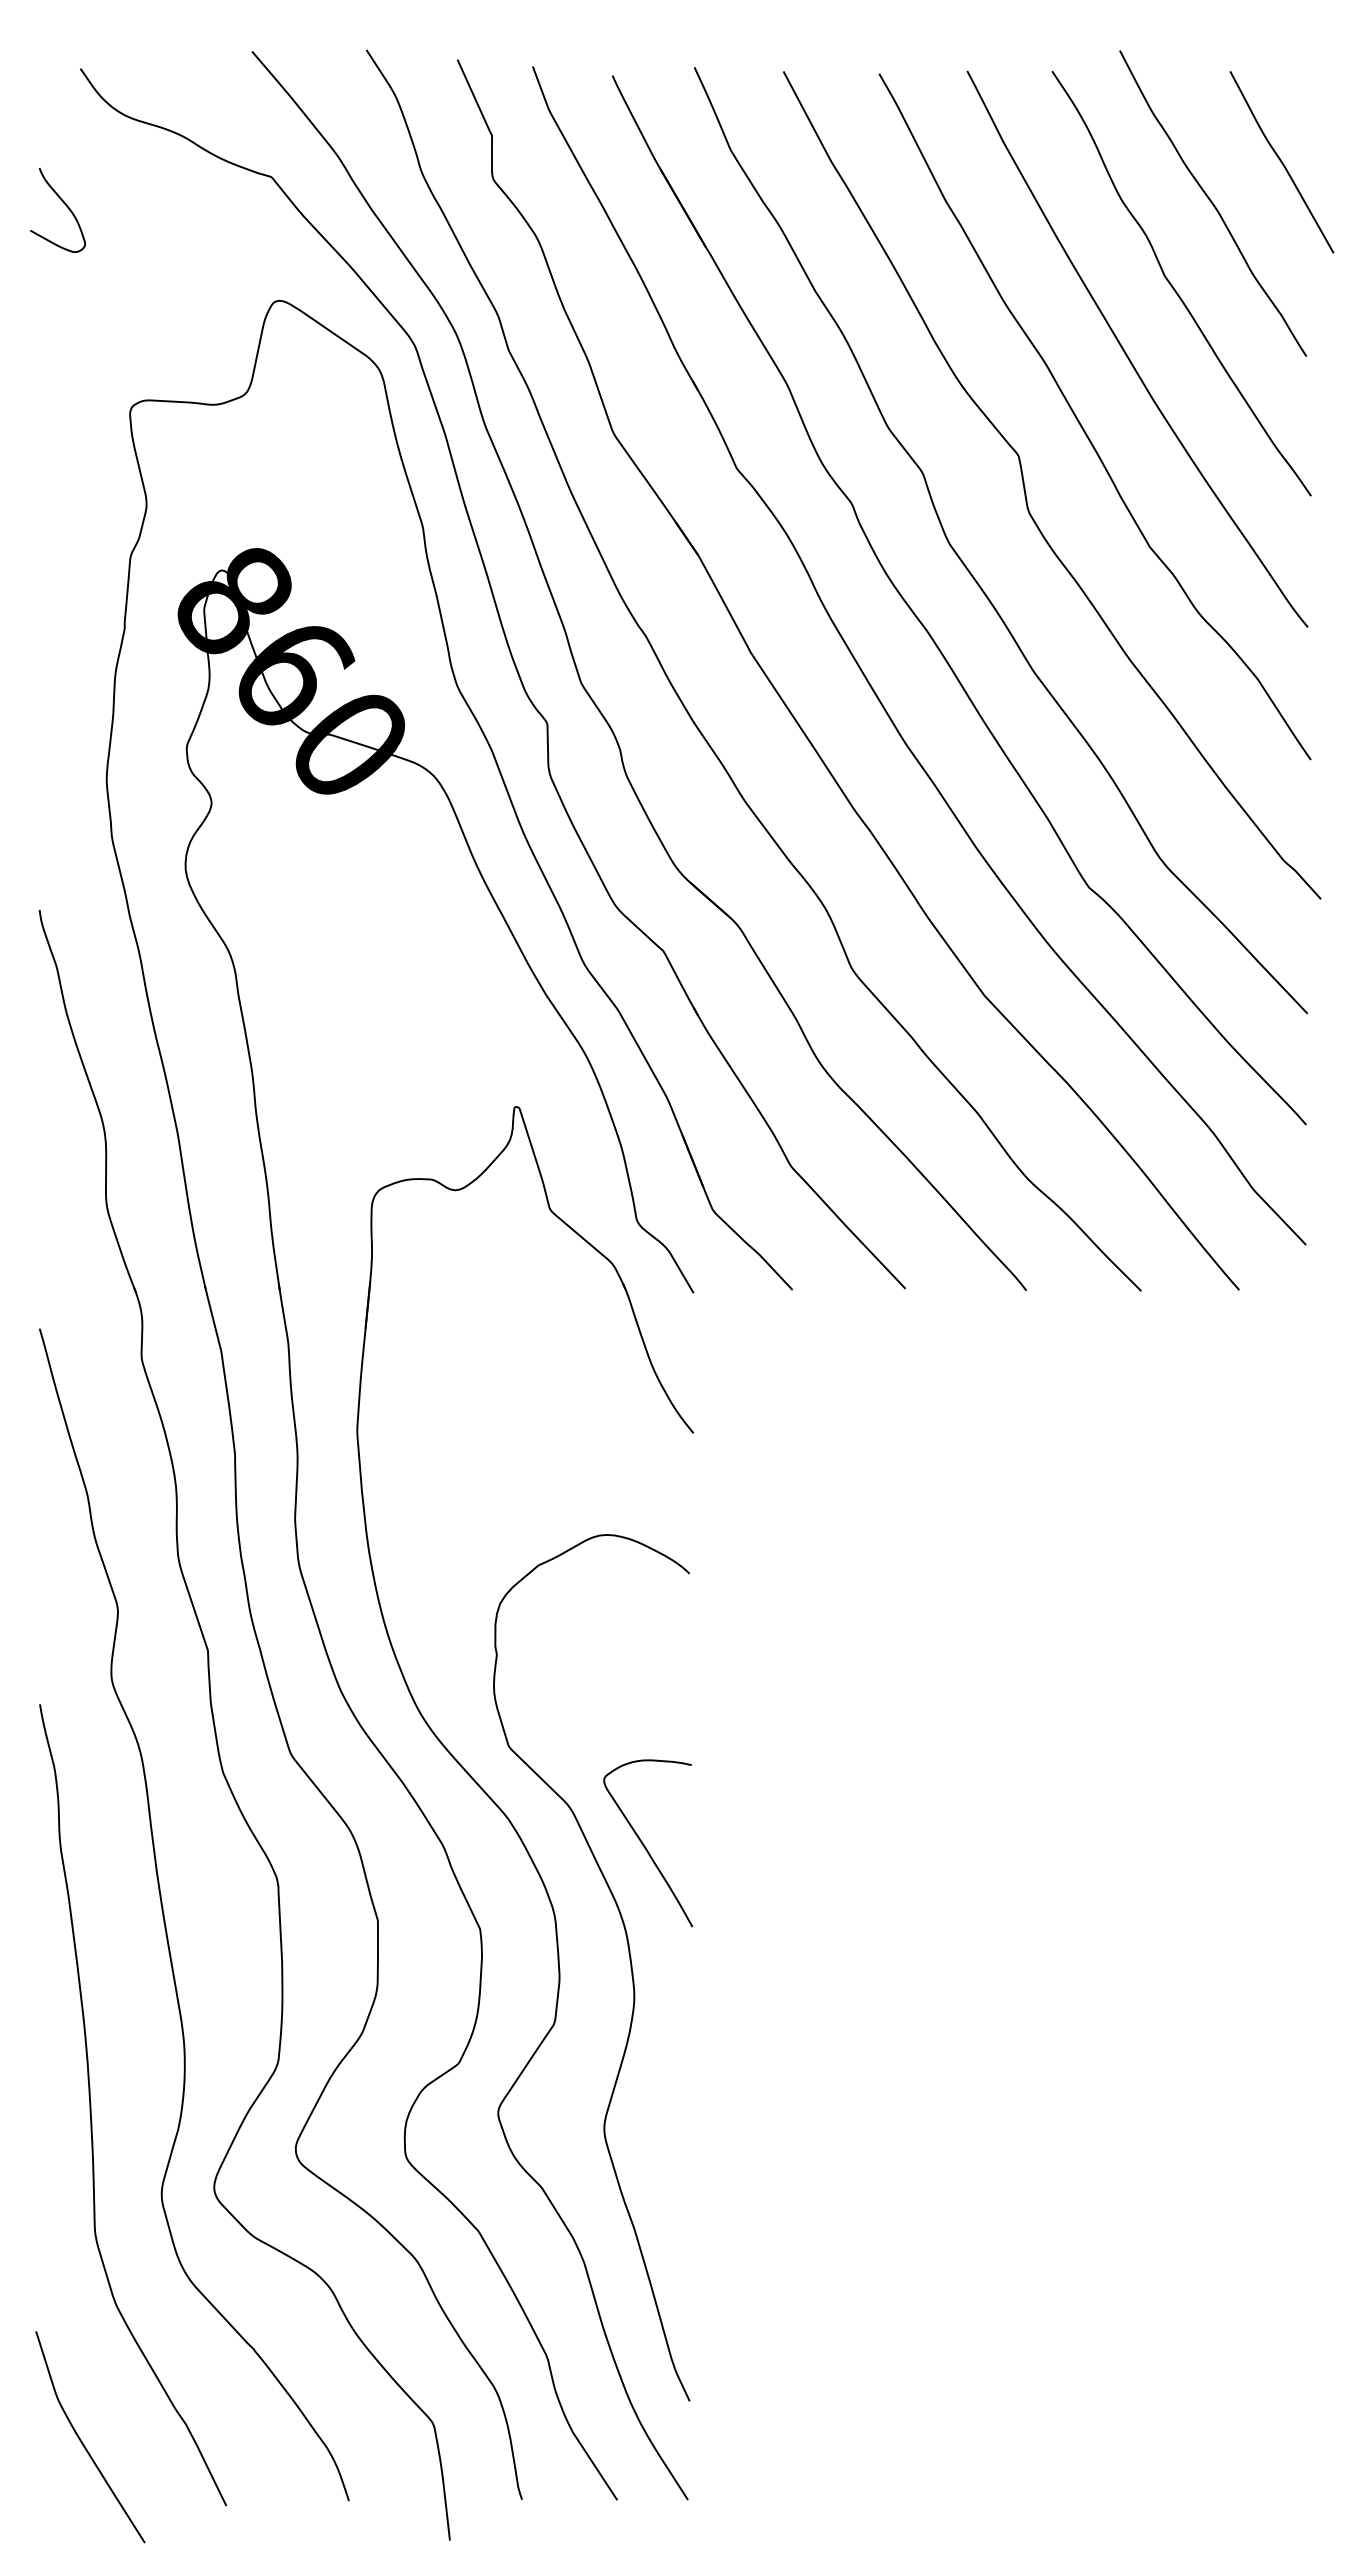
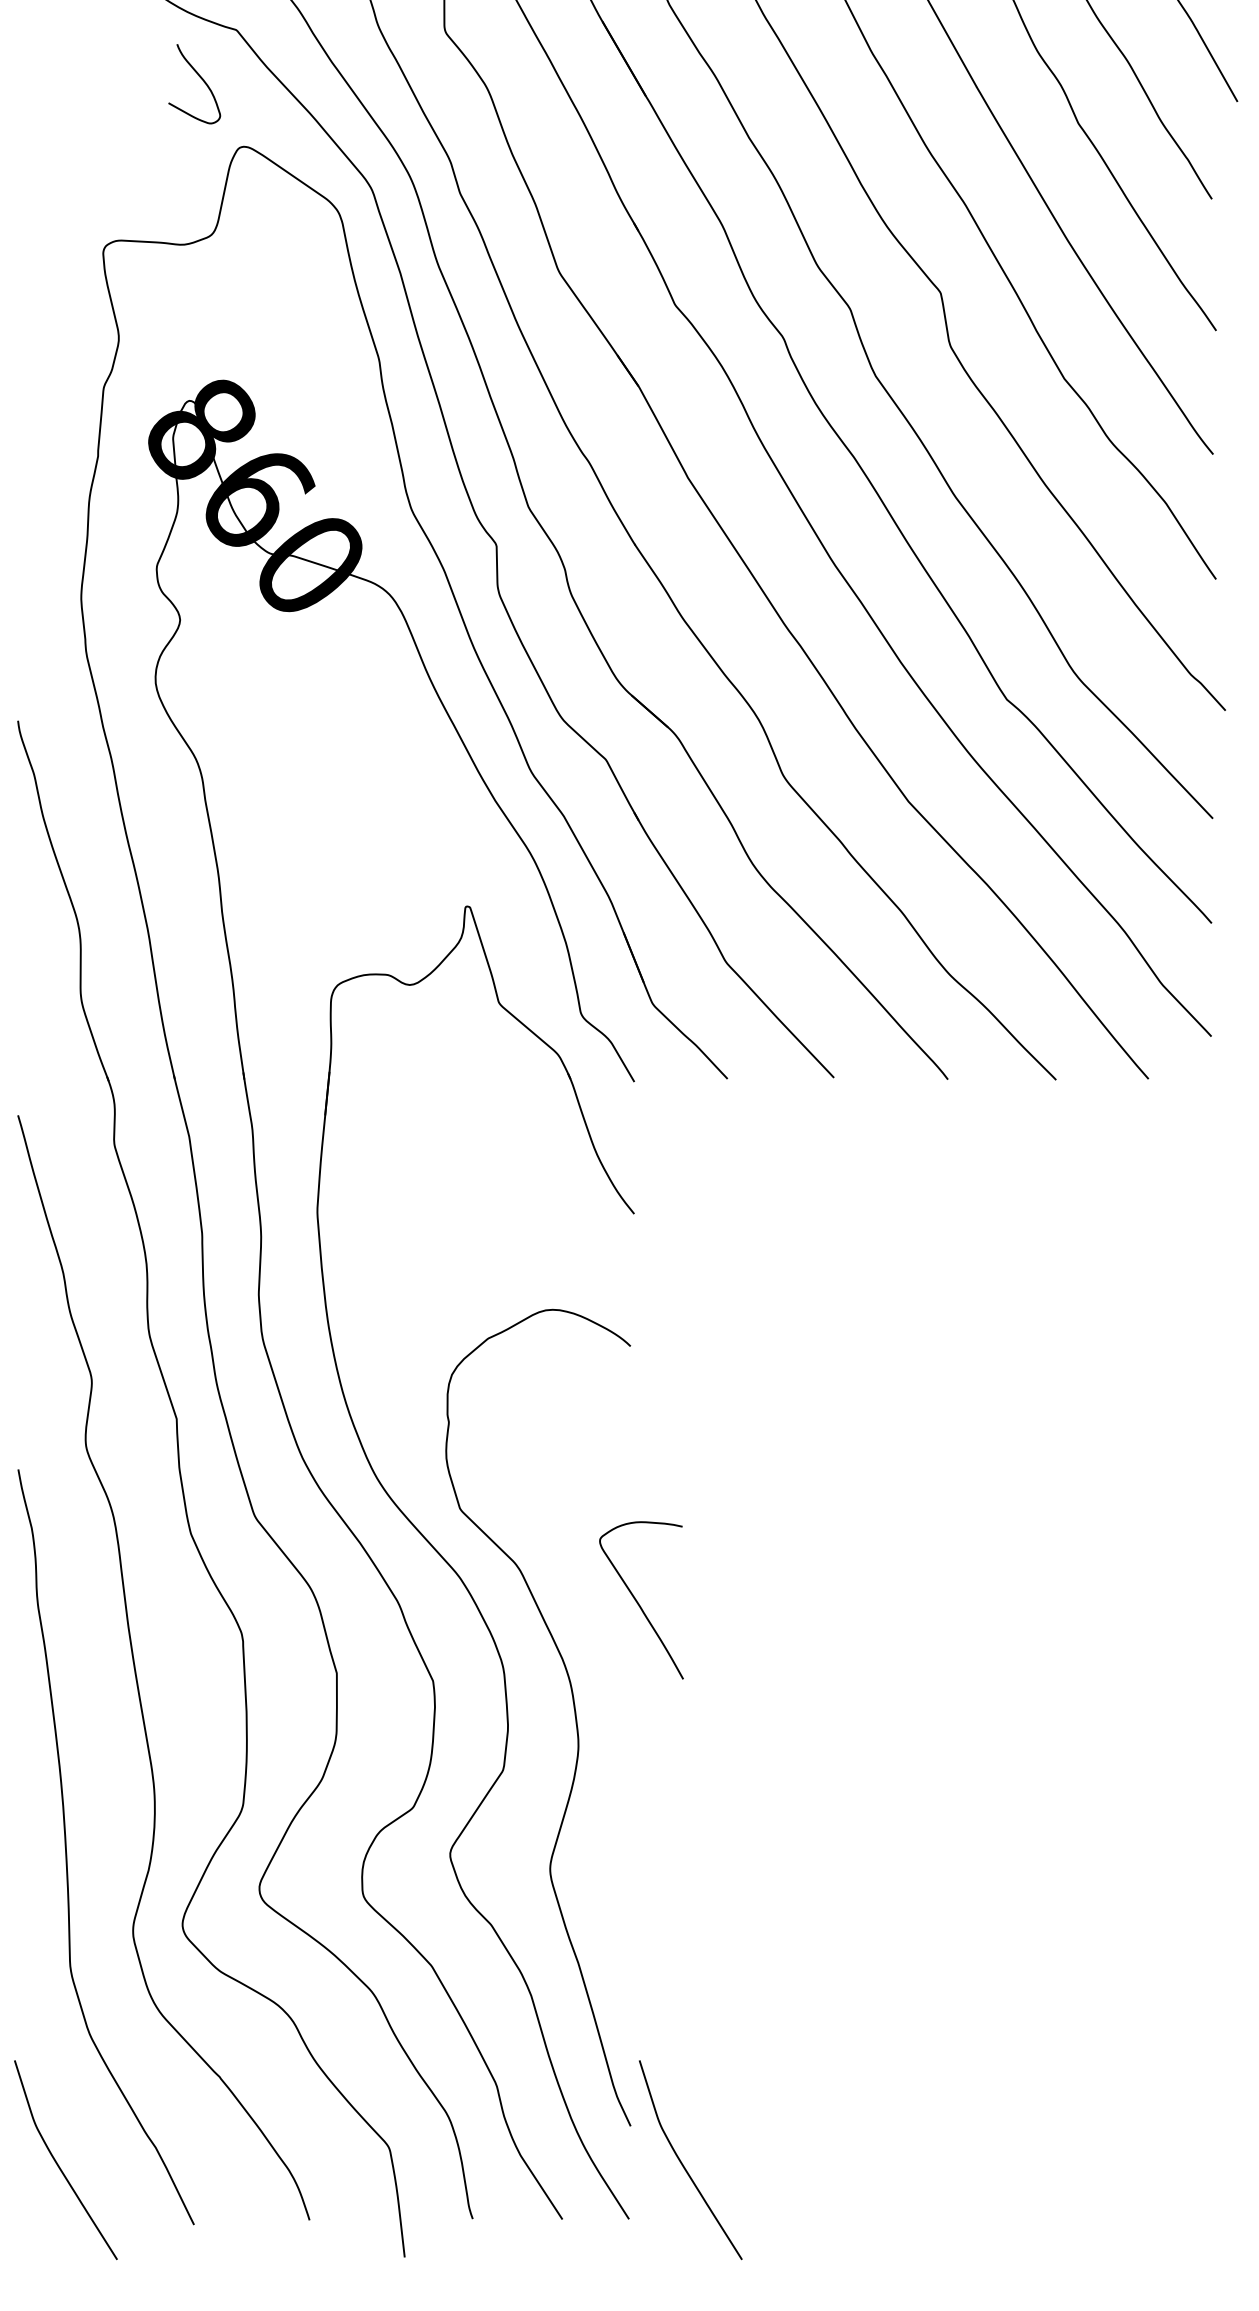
curve: (63, 203) -> (199, 77), moved
curve: (644, 1844) -> (638, 1601), moved
curve: (745, 2441) -> (683, 2164), added

